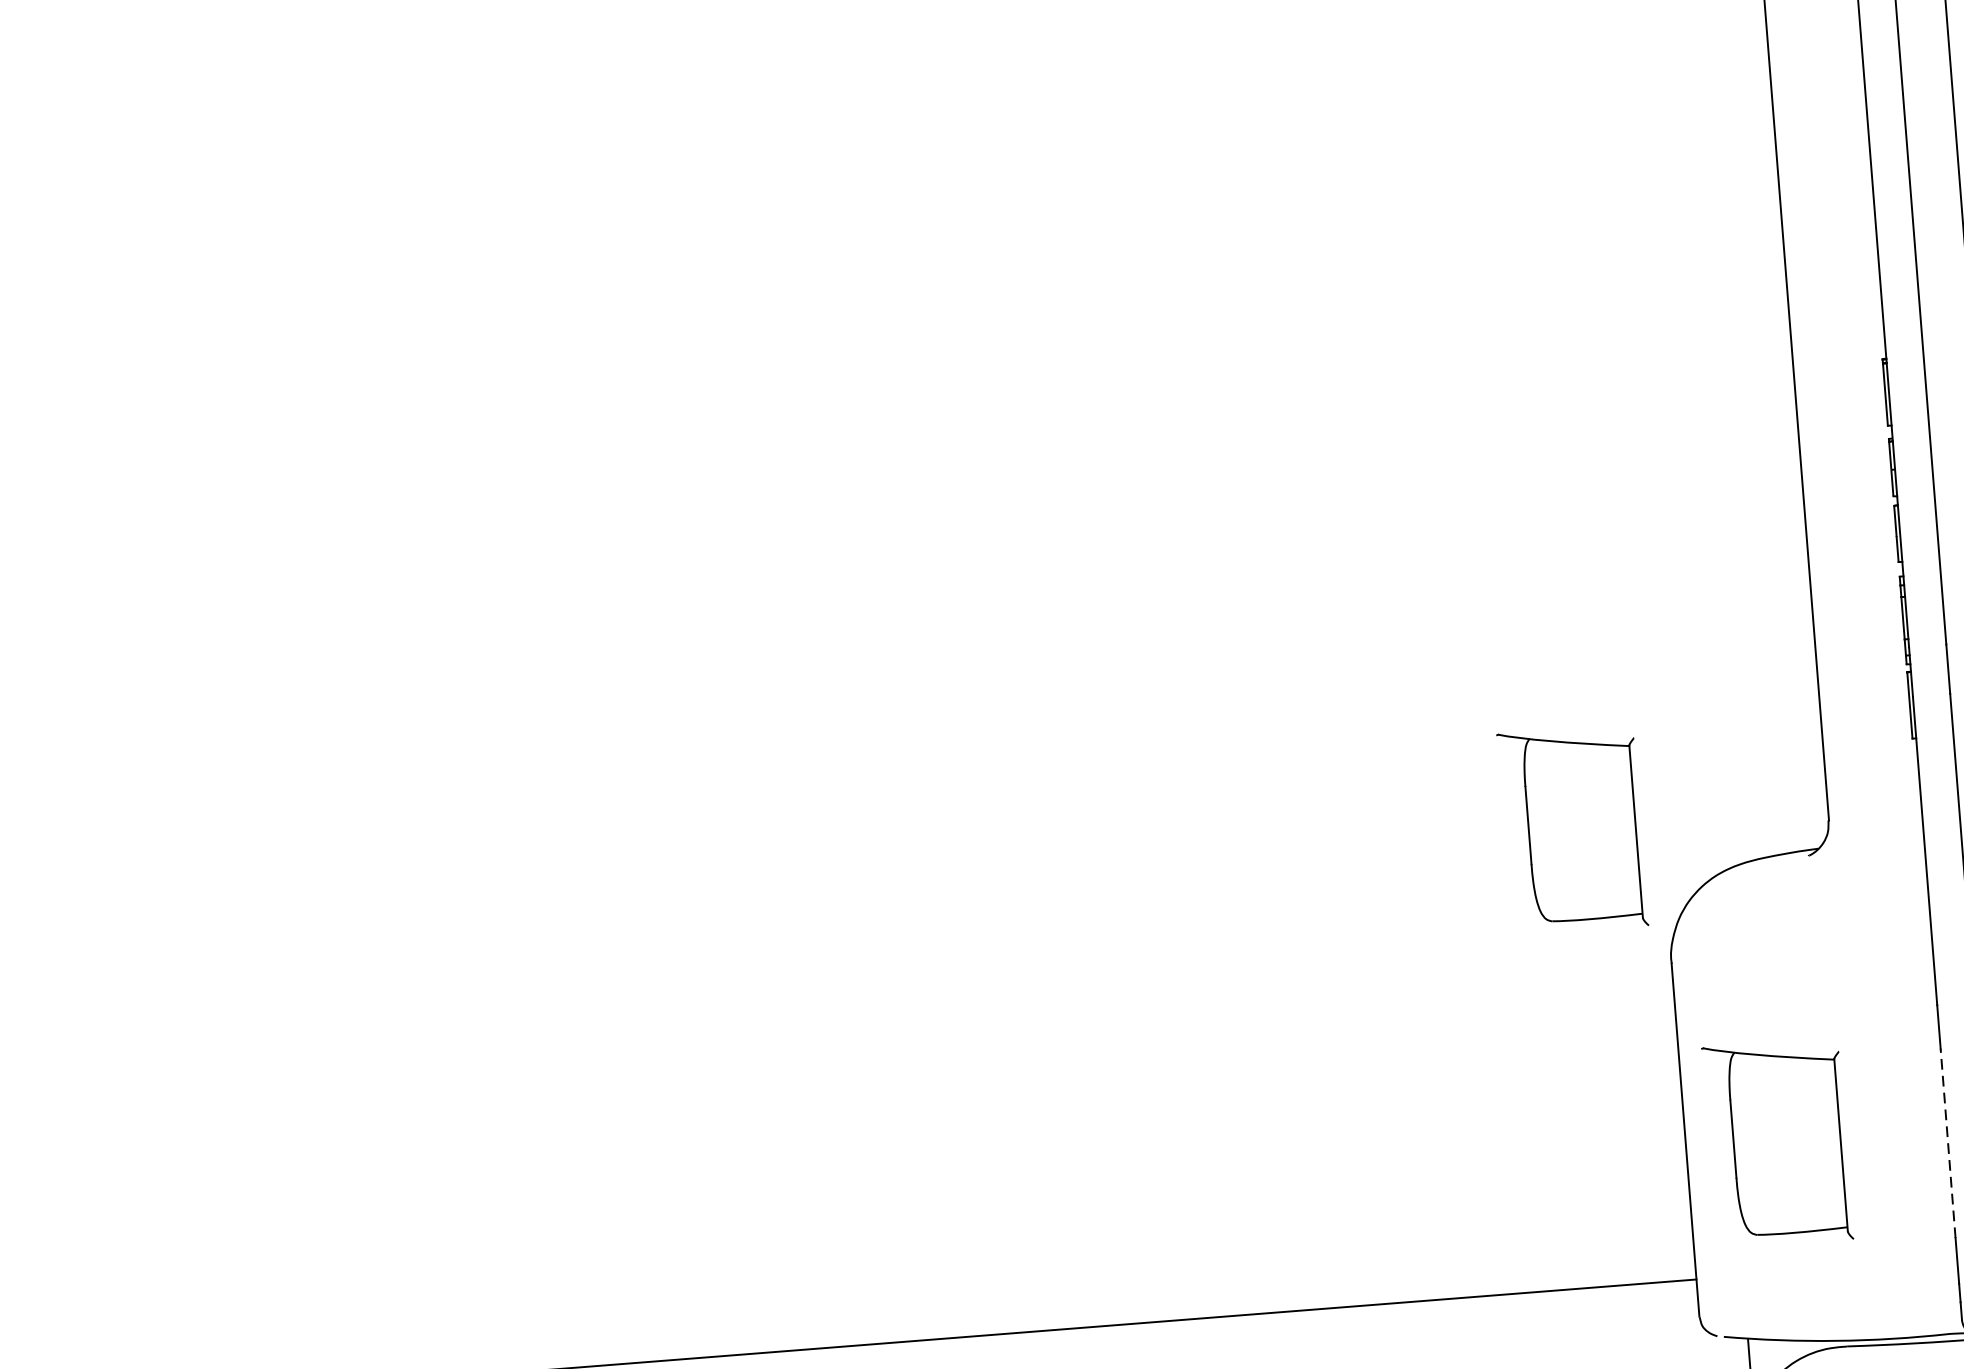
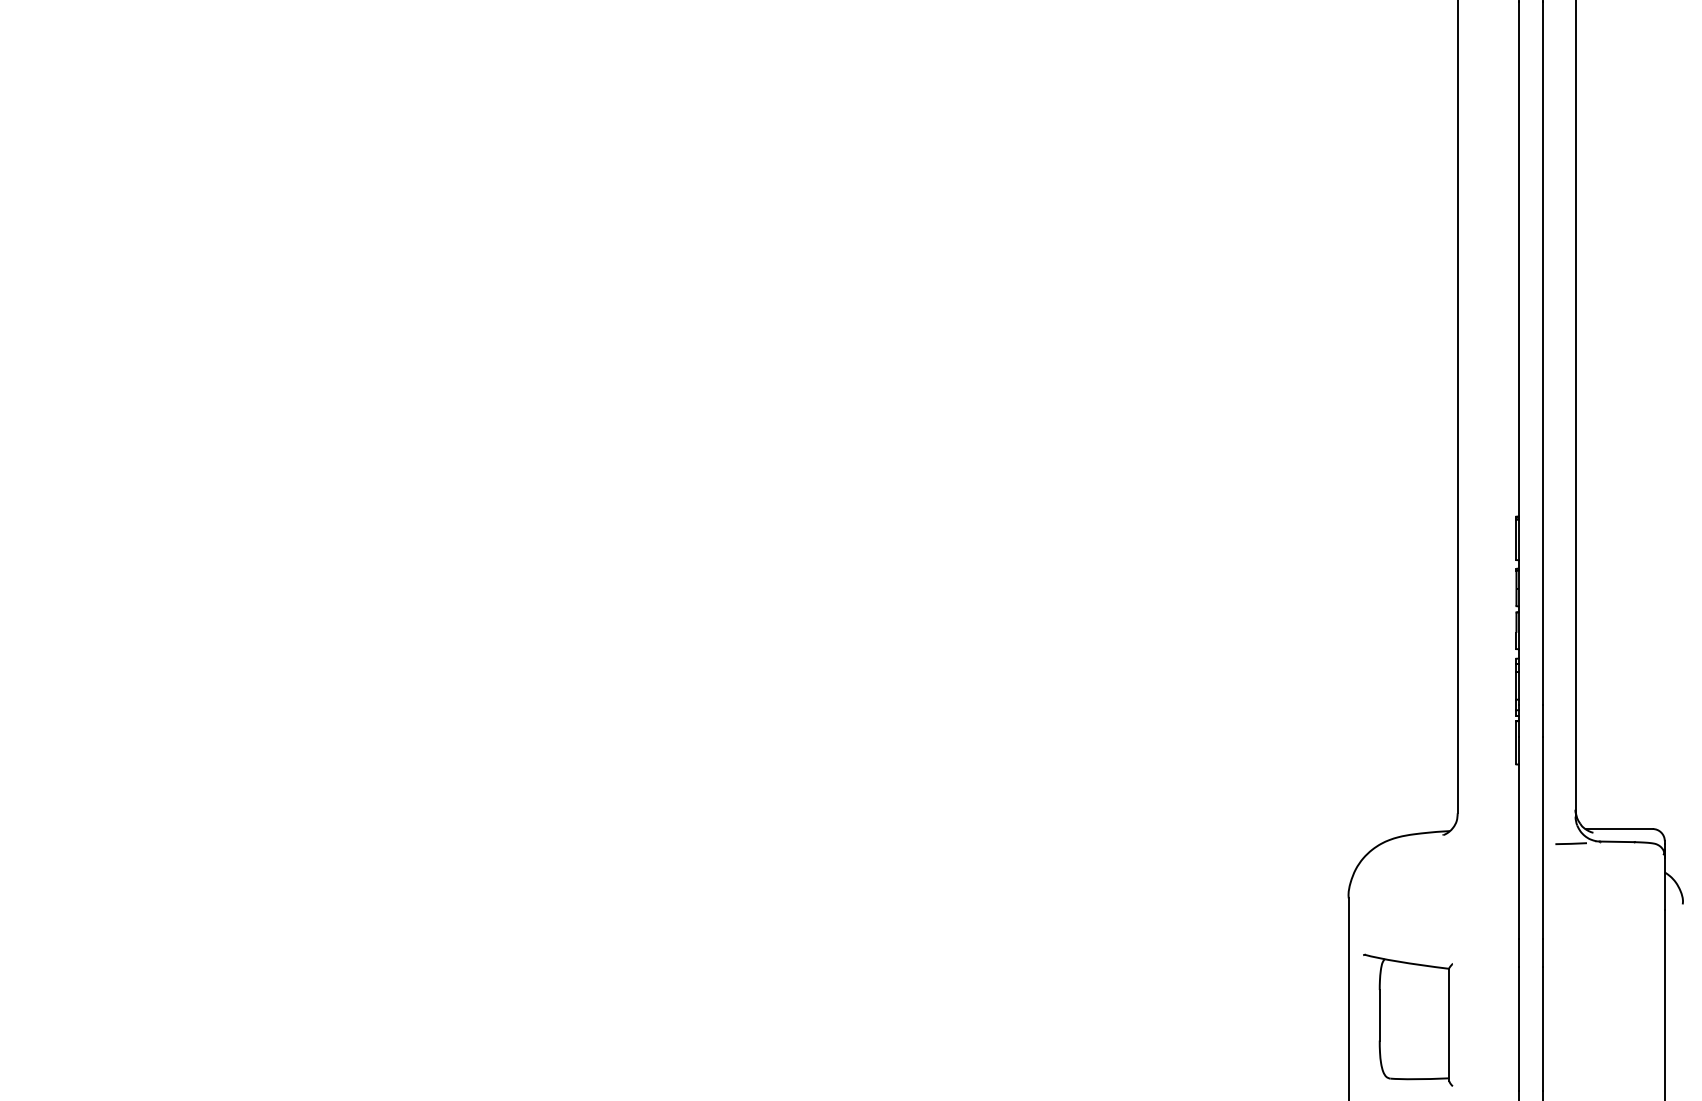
part: (1573, 828) -> (1291, 805), removed
line: (1947, 1144) -> (1518, 1029), dashed -> solid

